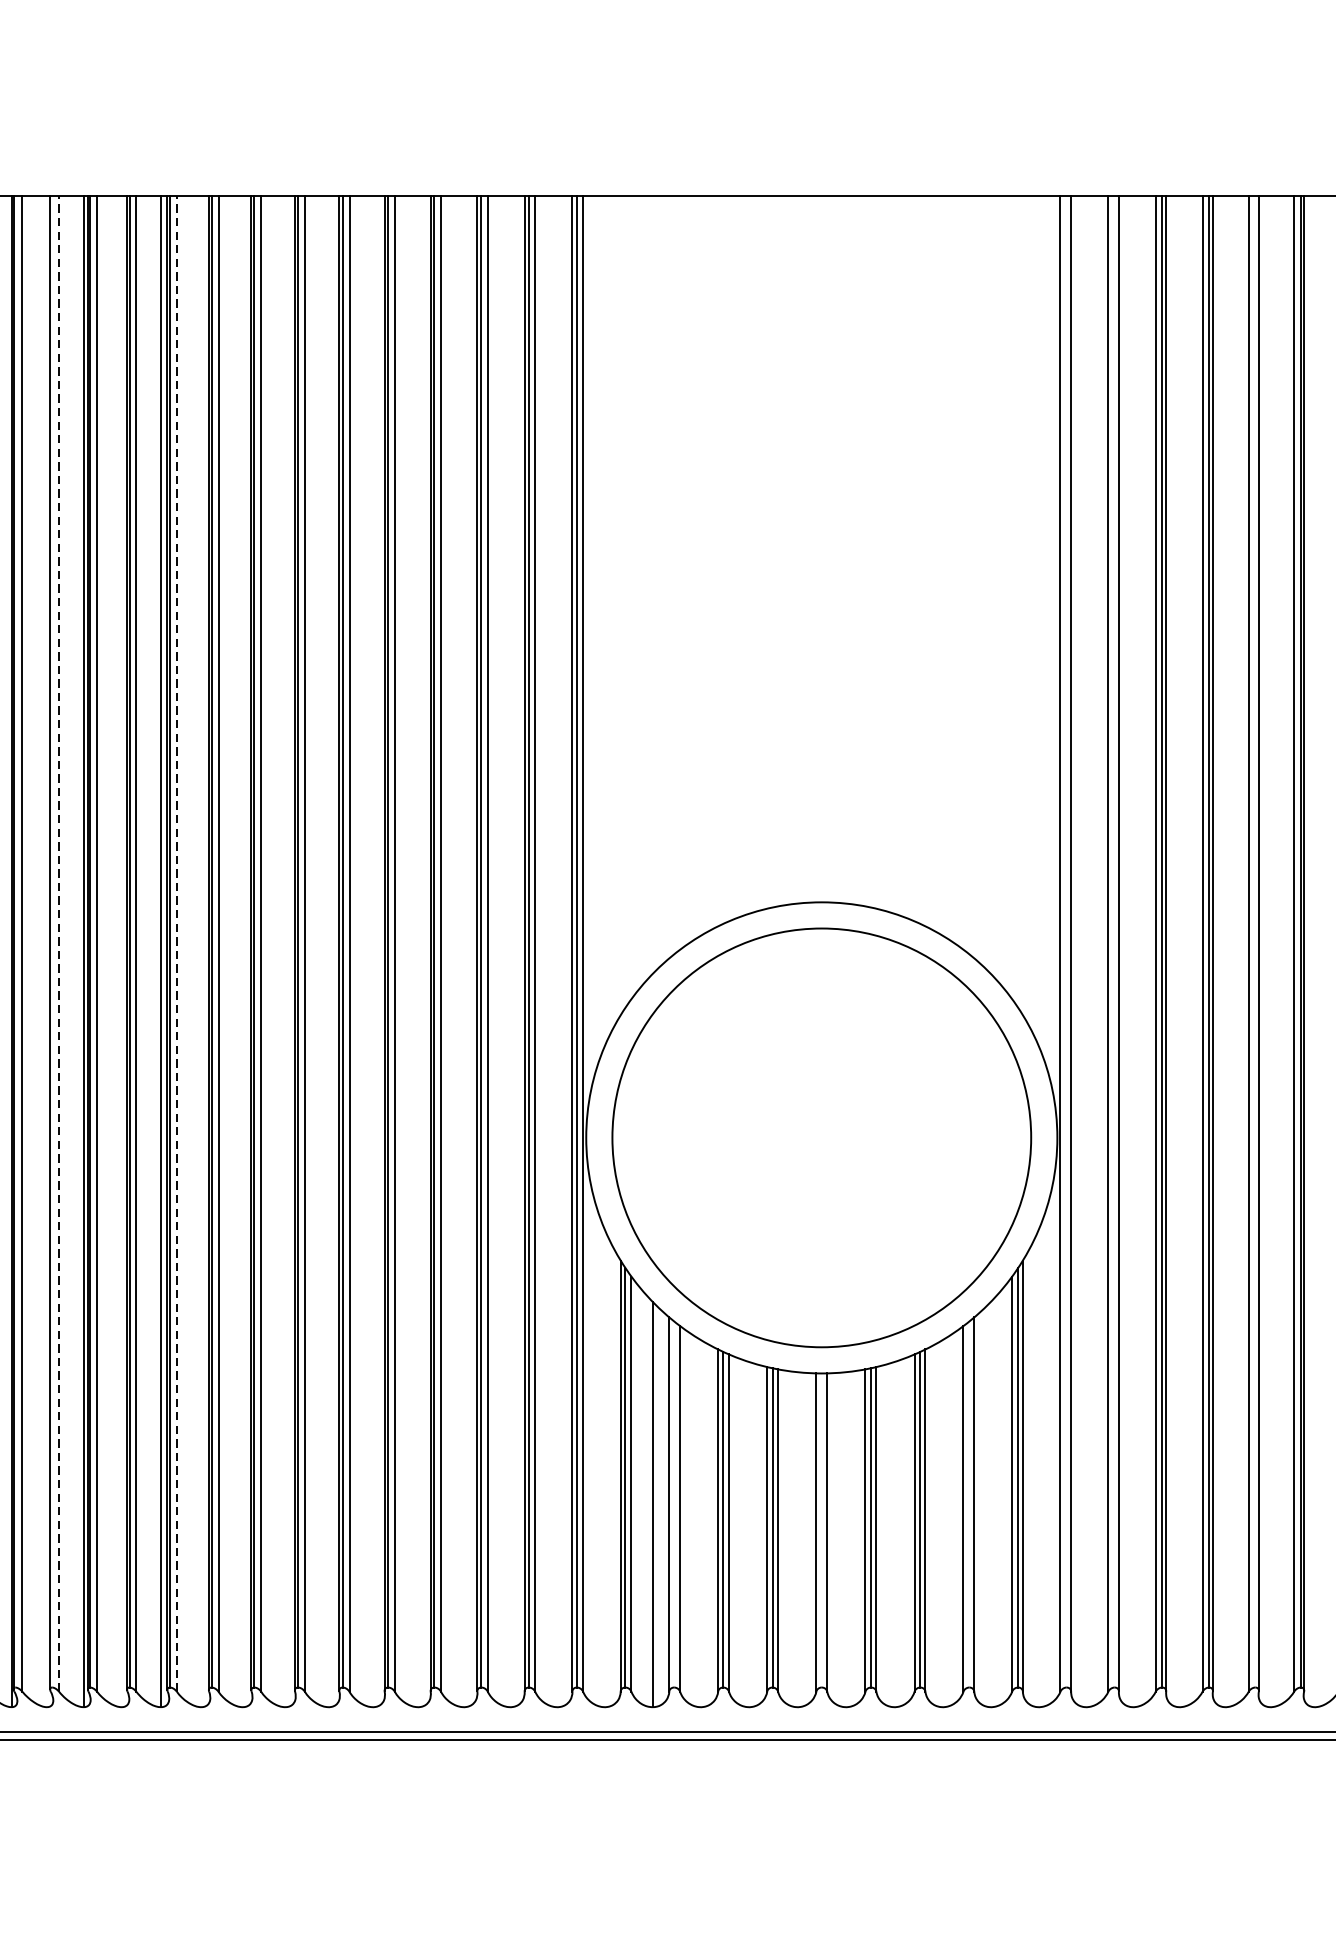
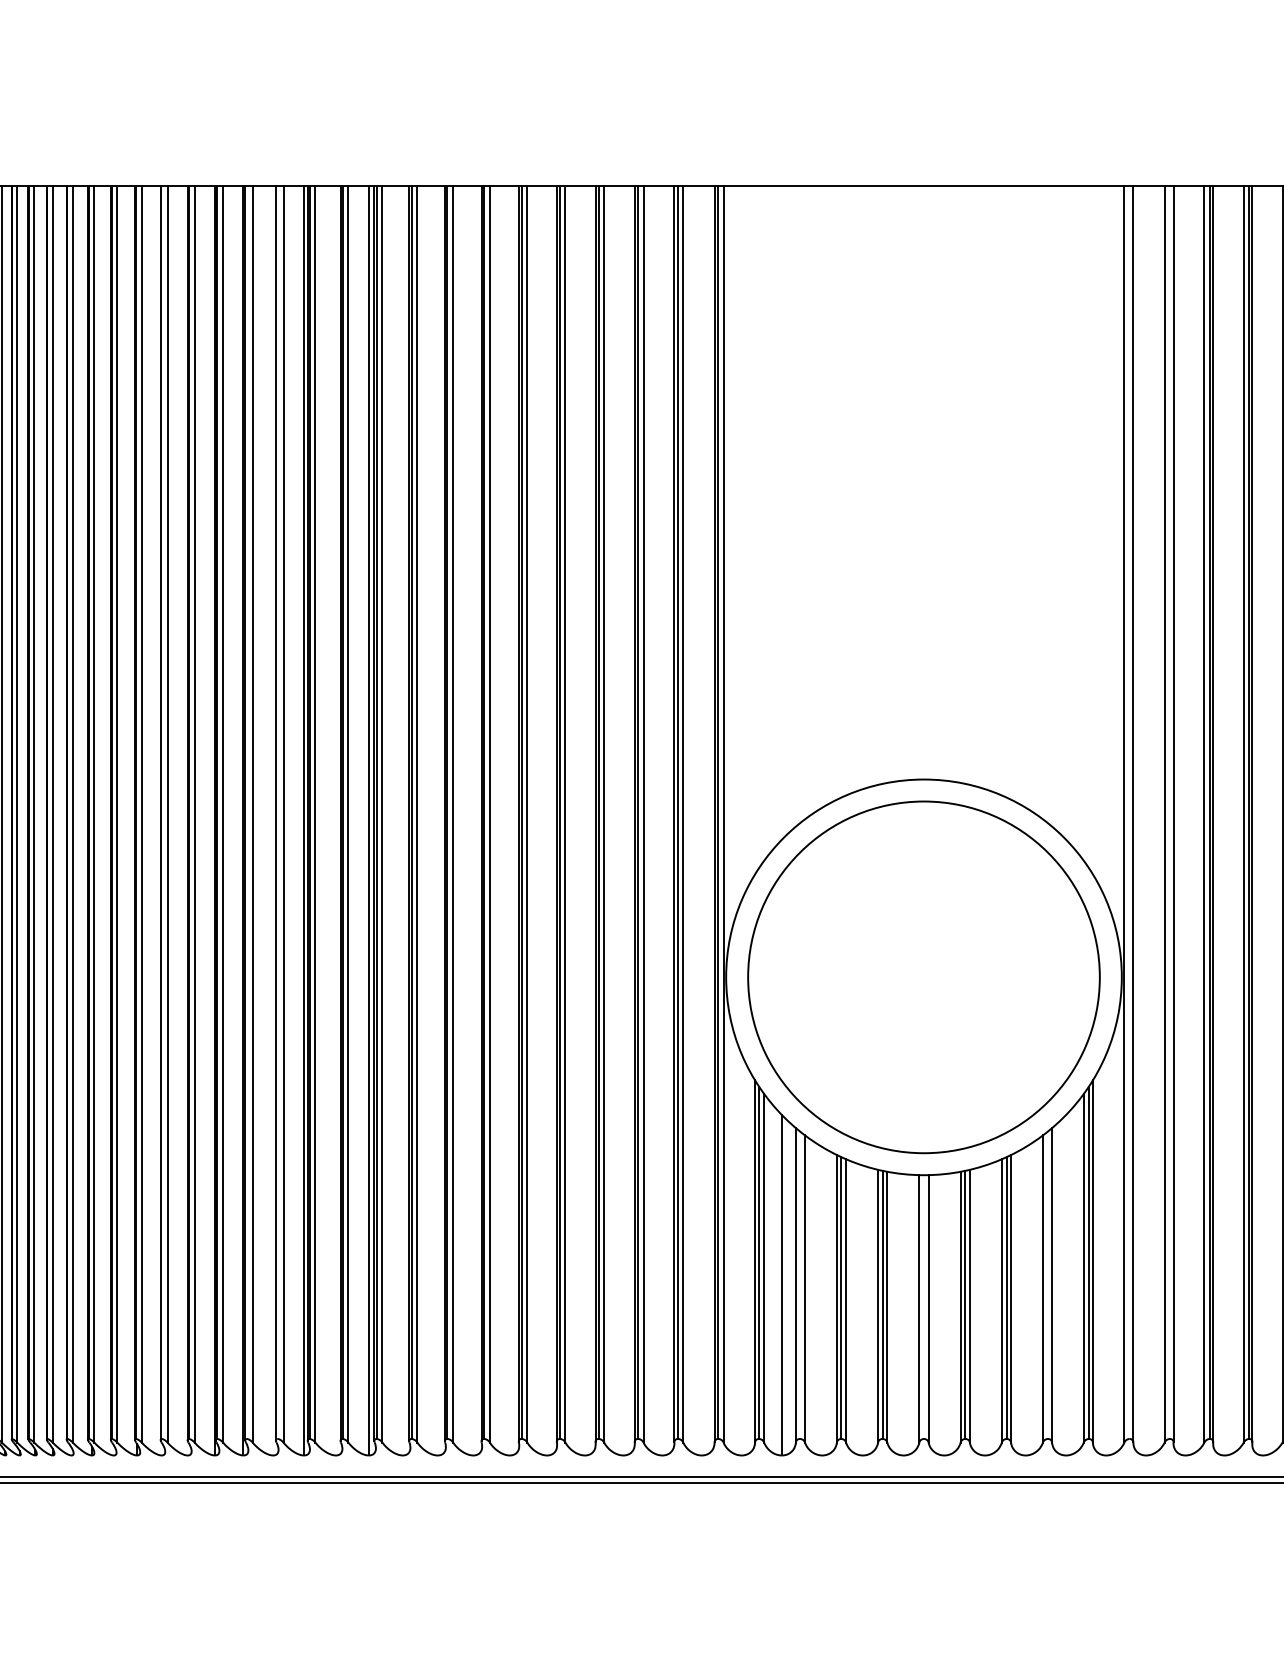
line: (59, 942) -> (283, 813), dashed -> solid
line: (177, 942) -> (382, 813), dashed -> solid

